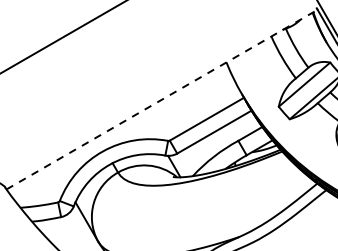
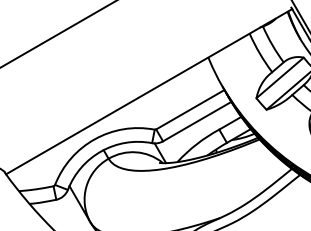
line: (162, 99) -> (149, 91), dashed -> solid

